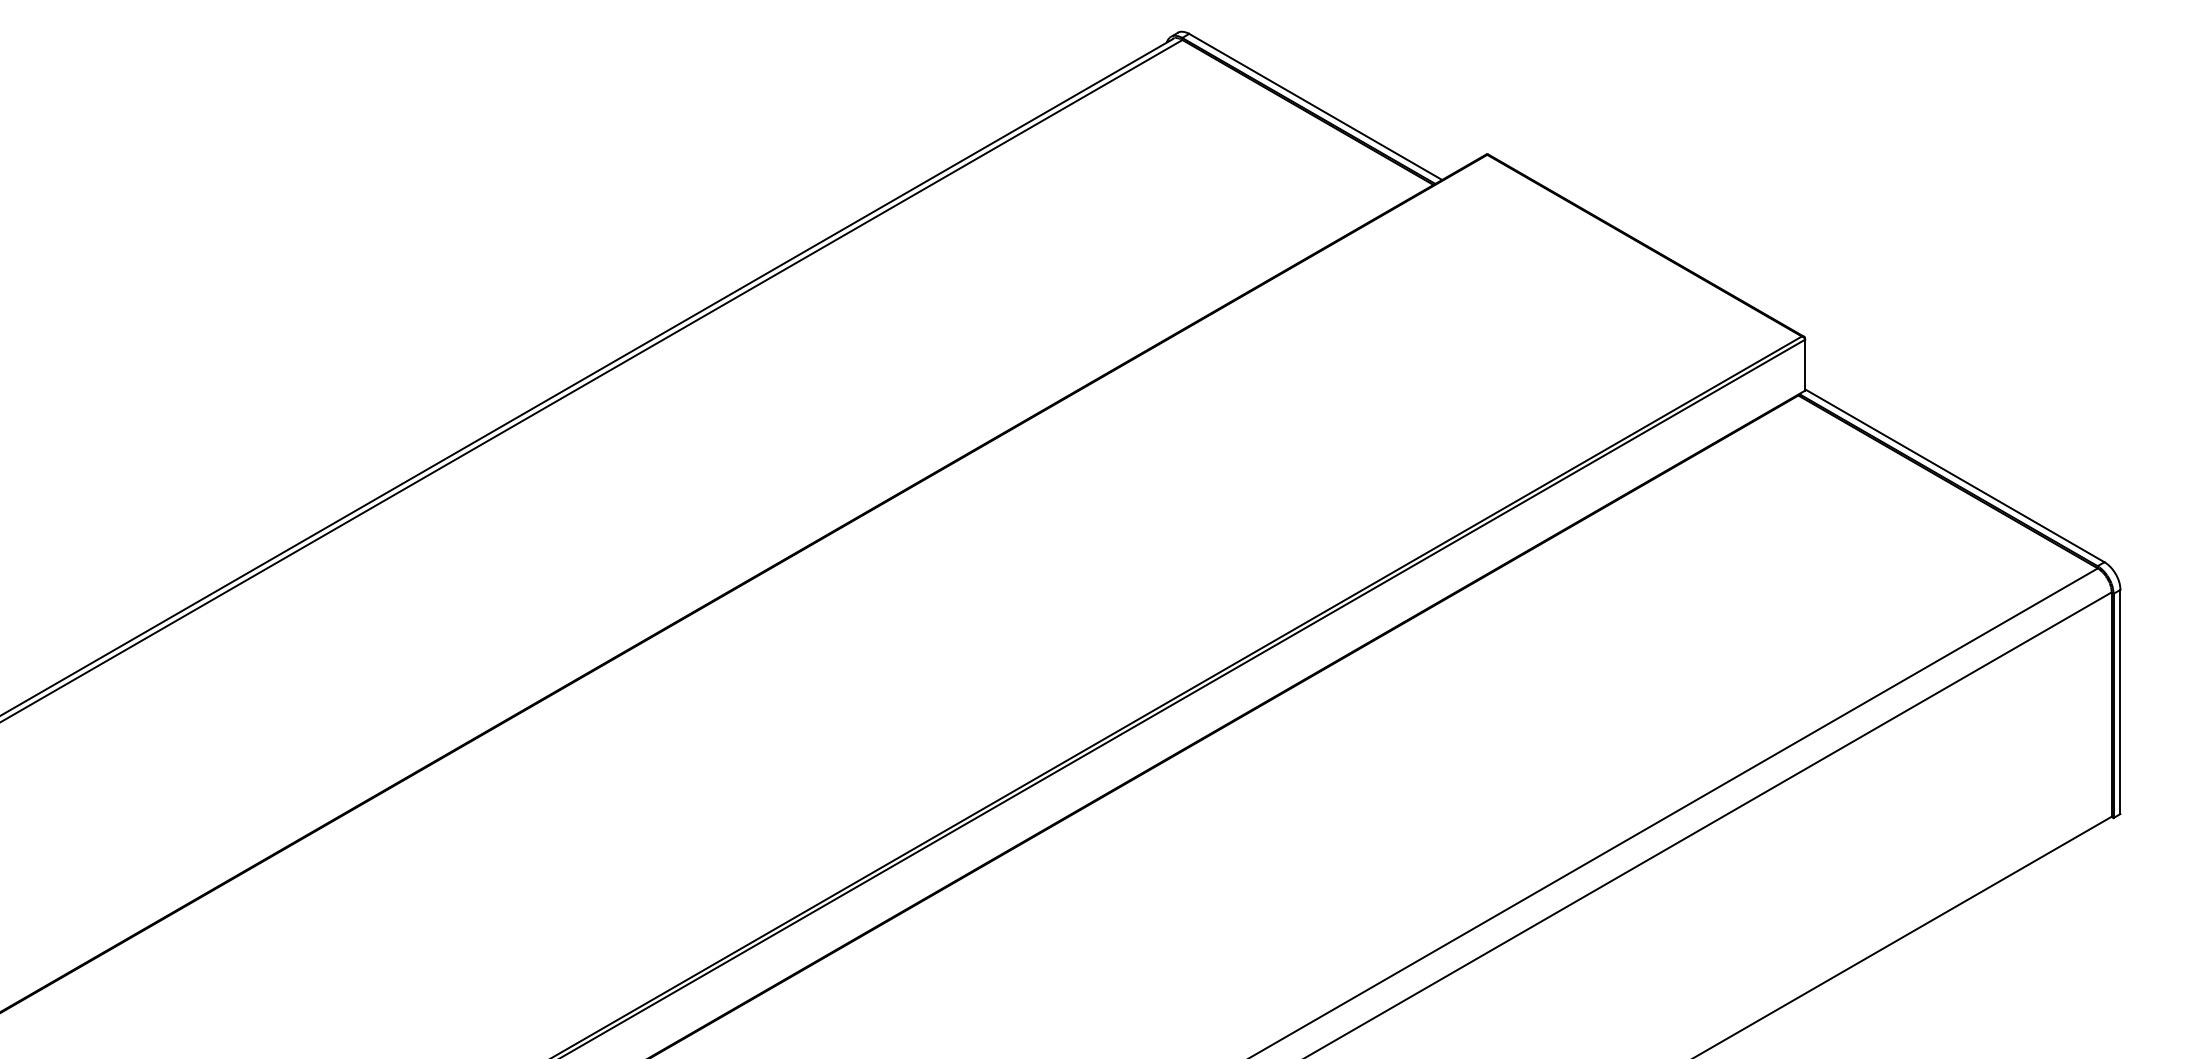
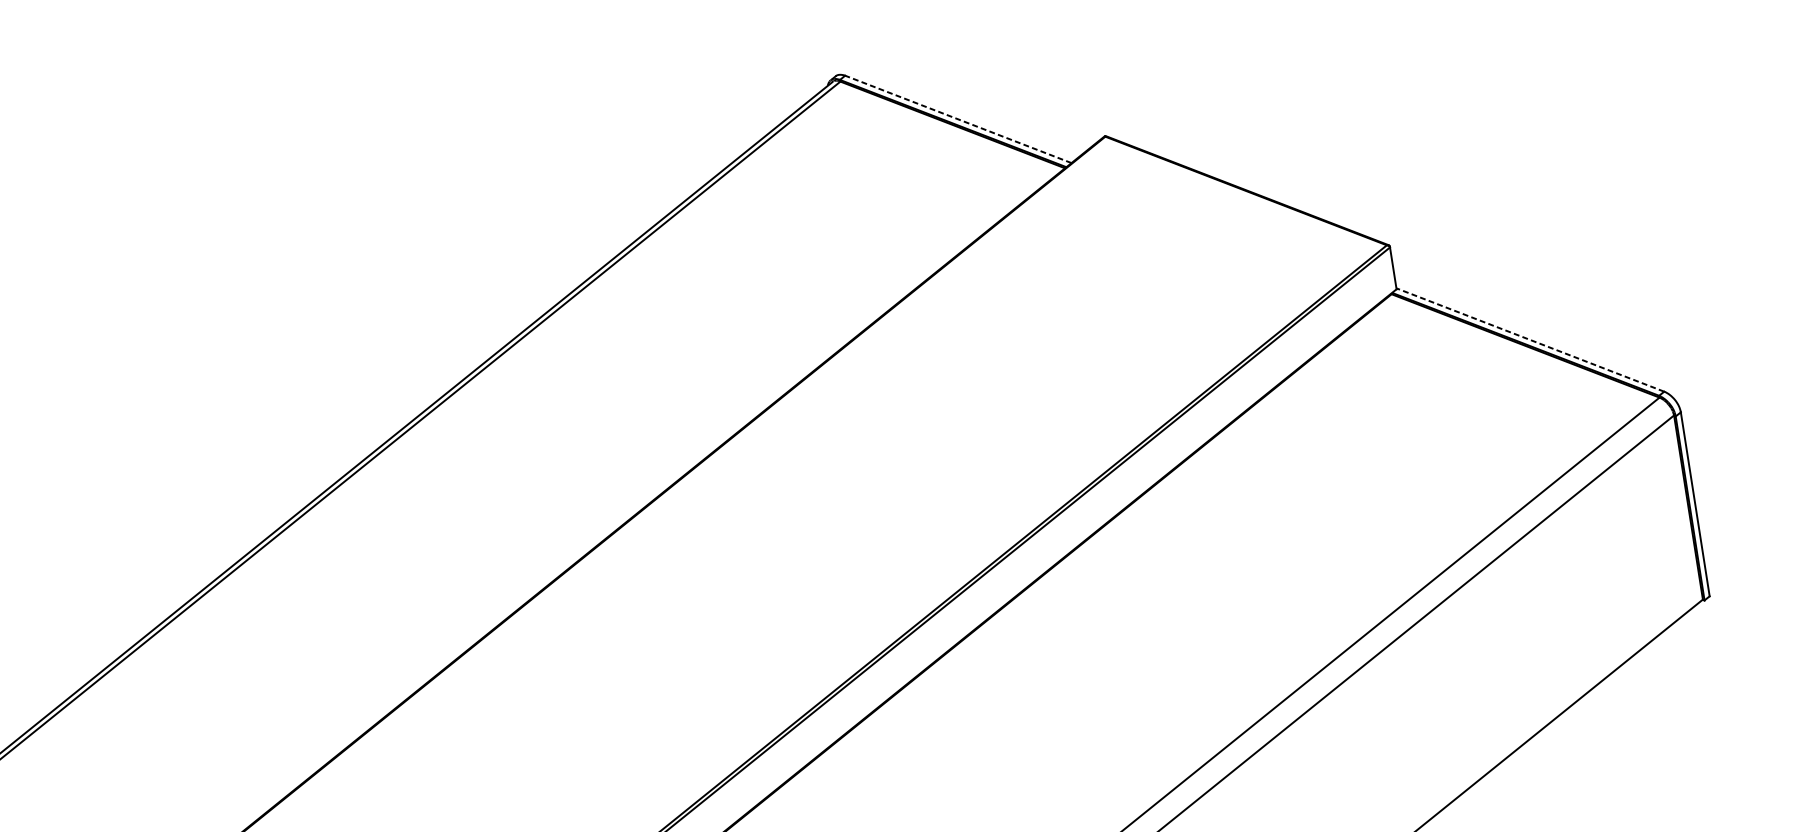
line: (1315, 106) -> (958, 119), solid -> dashed
line: (1955, 475) -> (1530, 339), solid -> dashed

